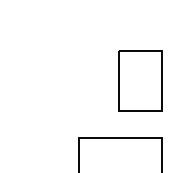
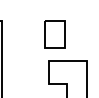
part: (138, 81) -> (54, 34), moved

